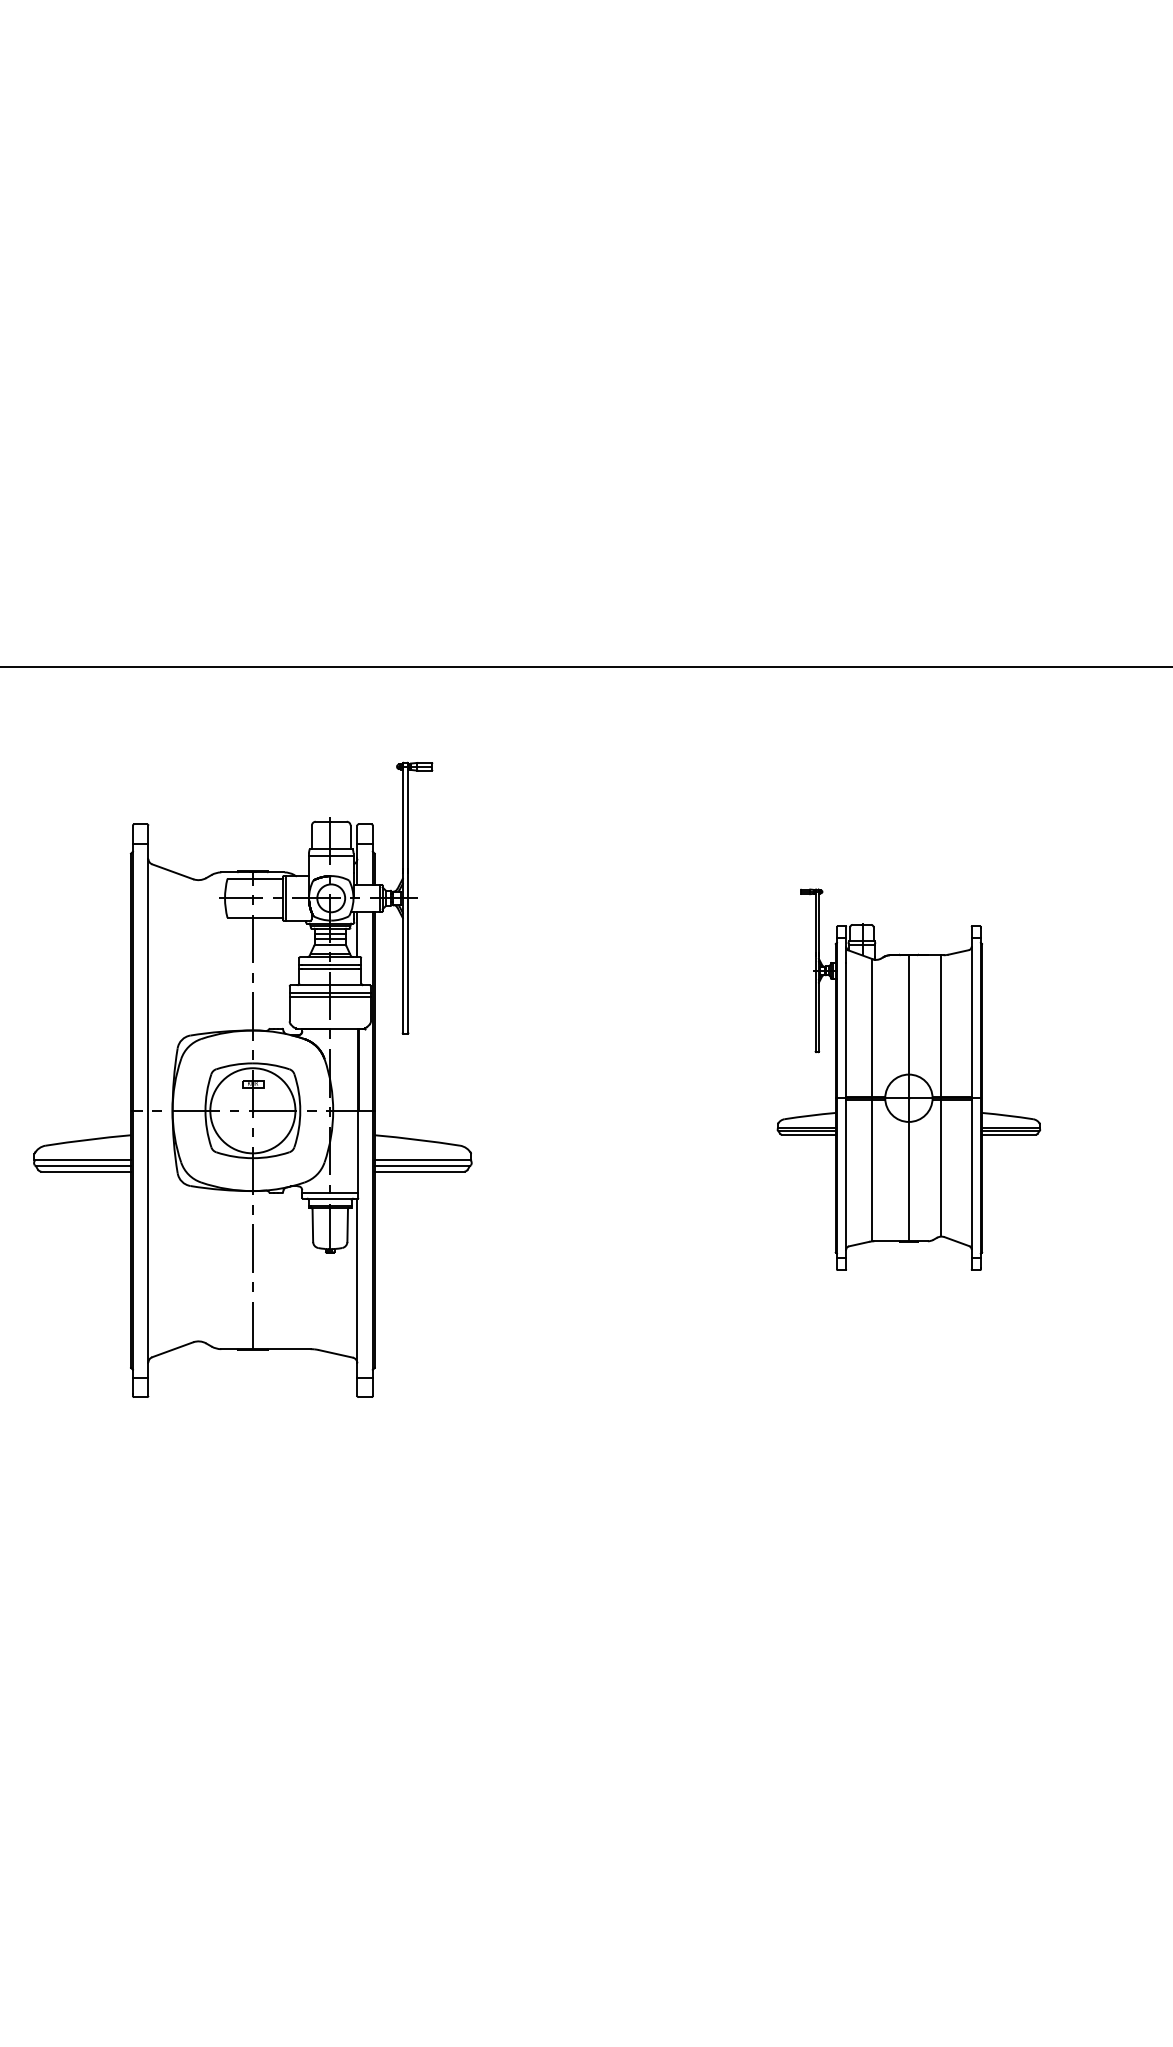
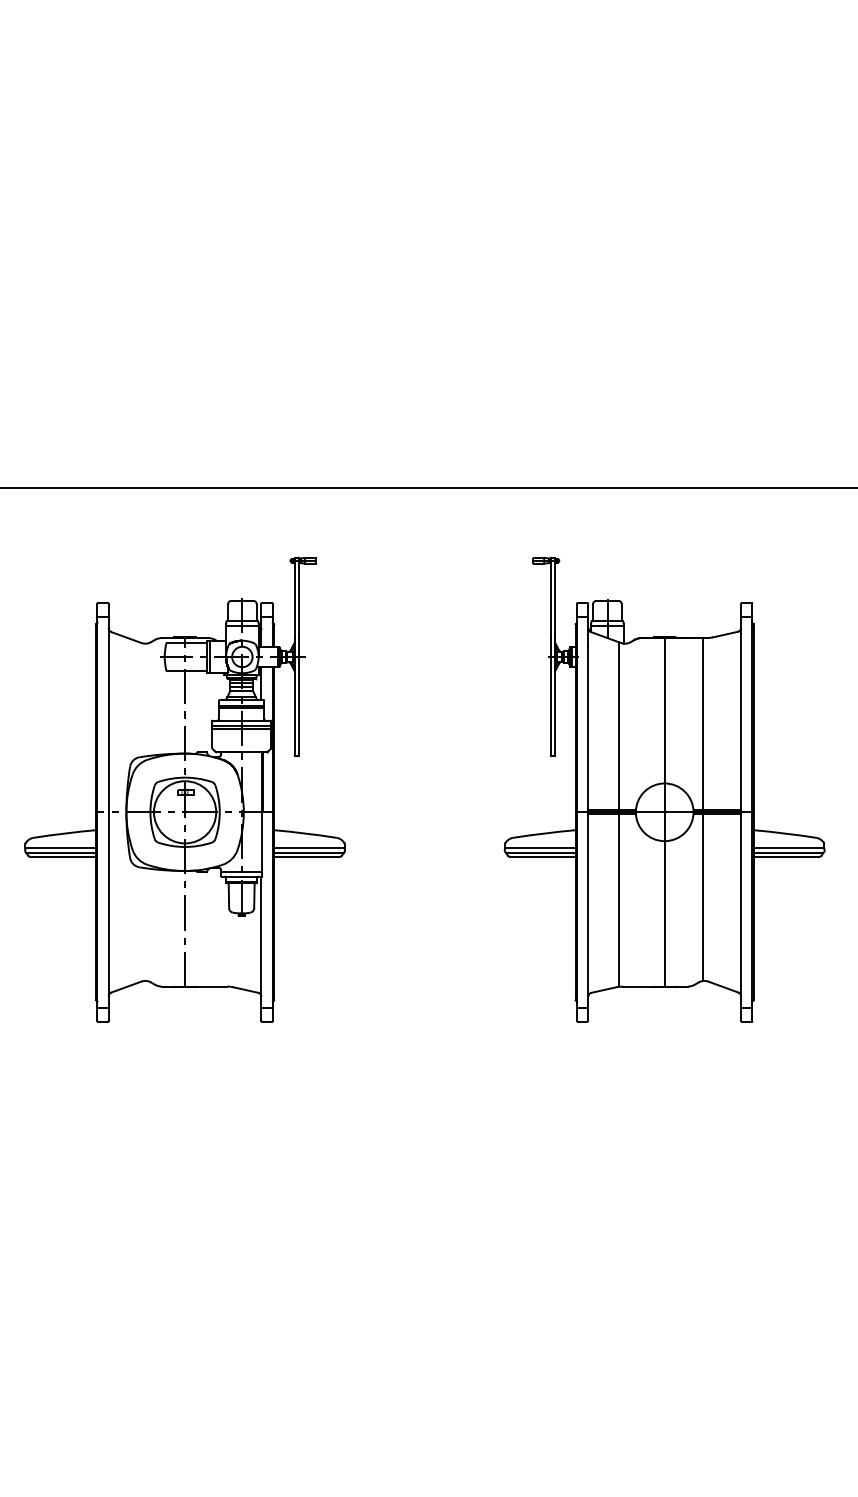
part: (908, 1079) -> (664, 789), size x1.67

